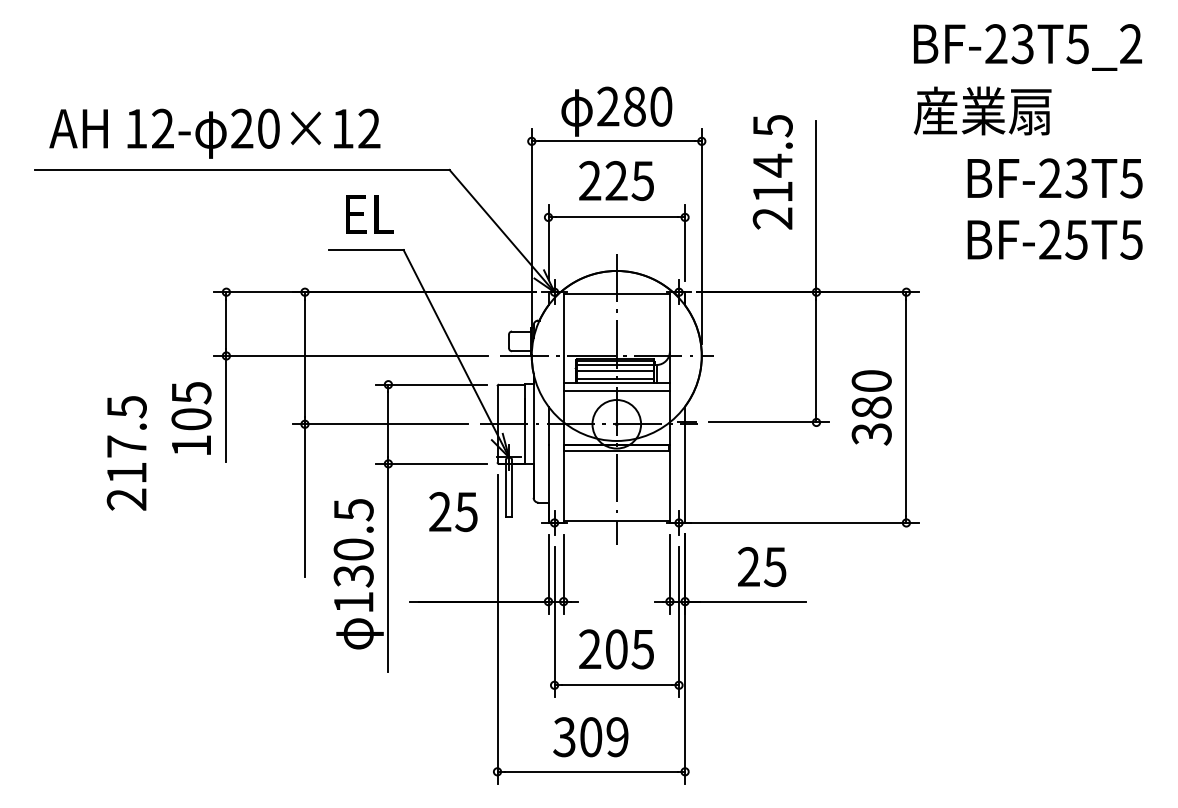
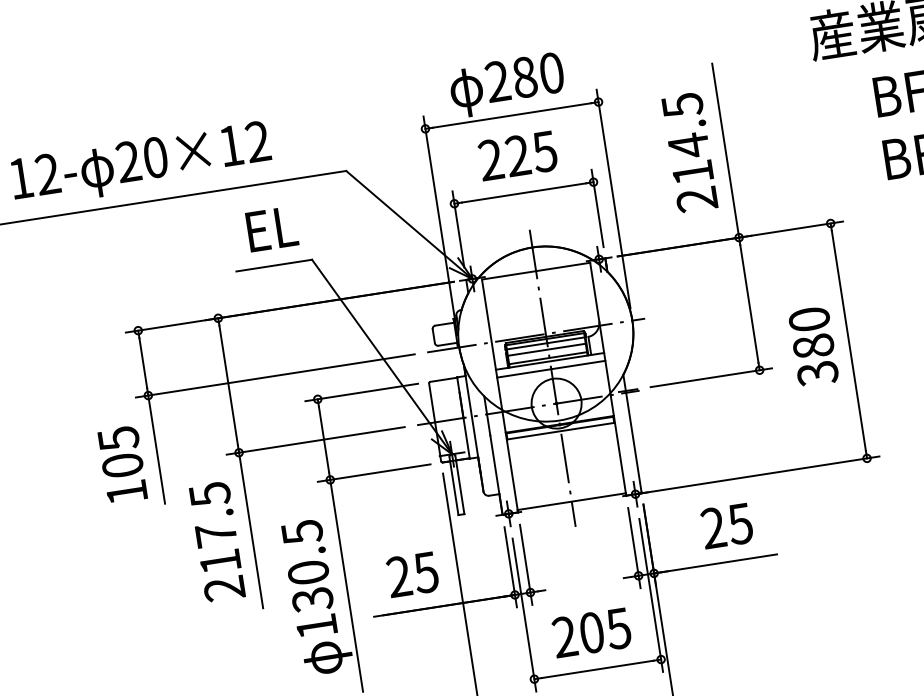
text: (772, 172) -> (689, 152), moved
text: (126, 453) -> (216, 541), moved
text: (453, 512) -> (412, 575), moved

